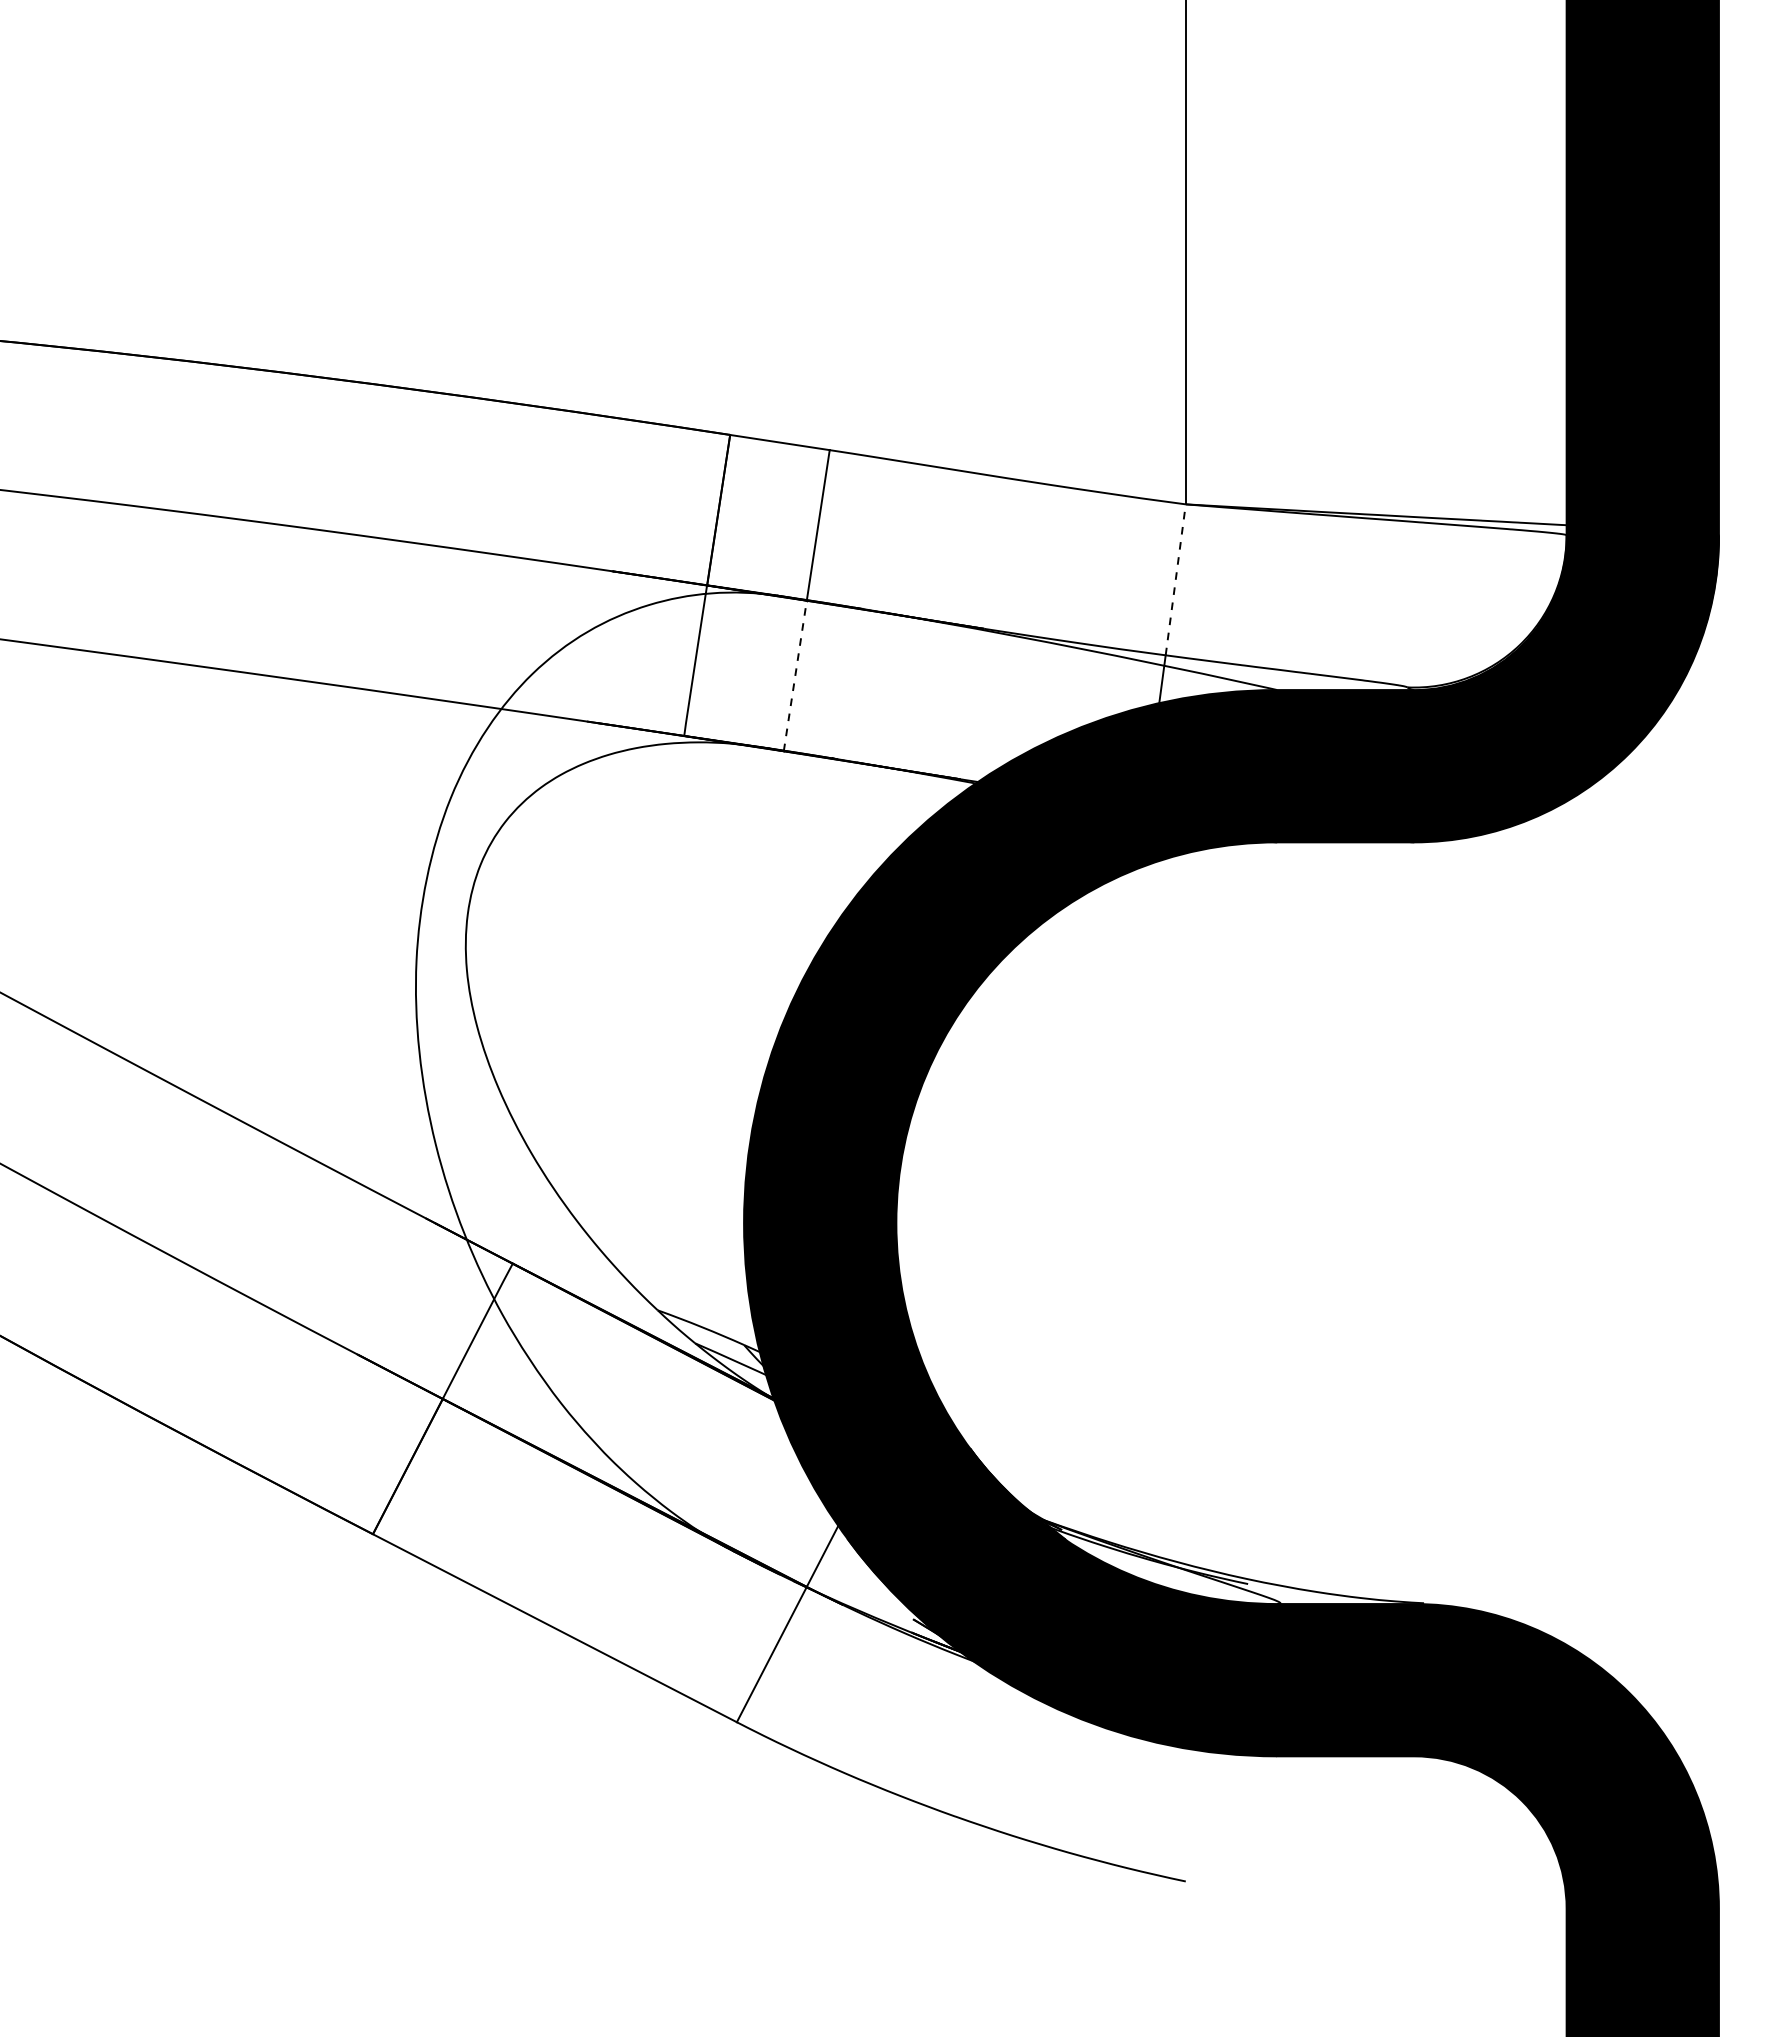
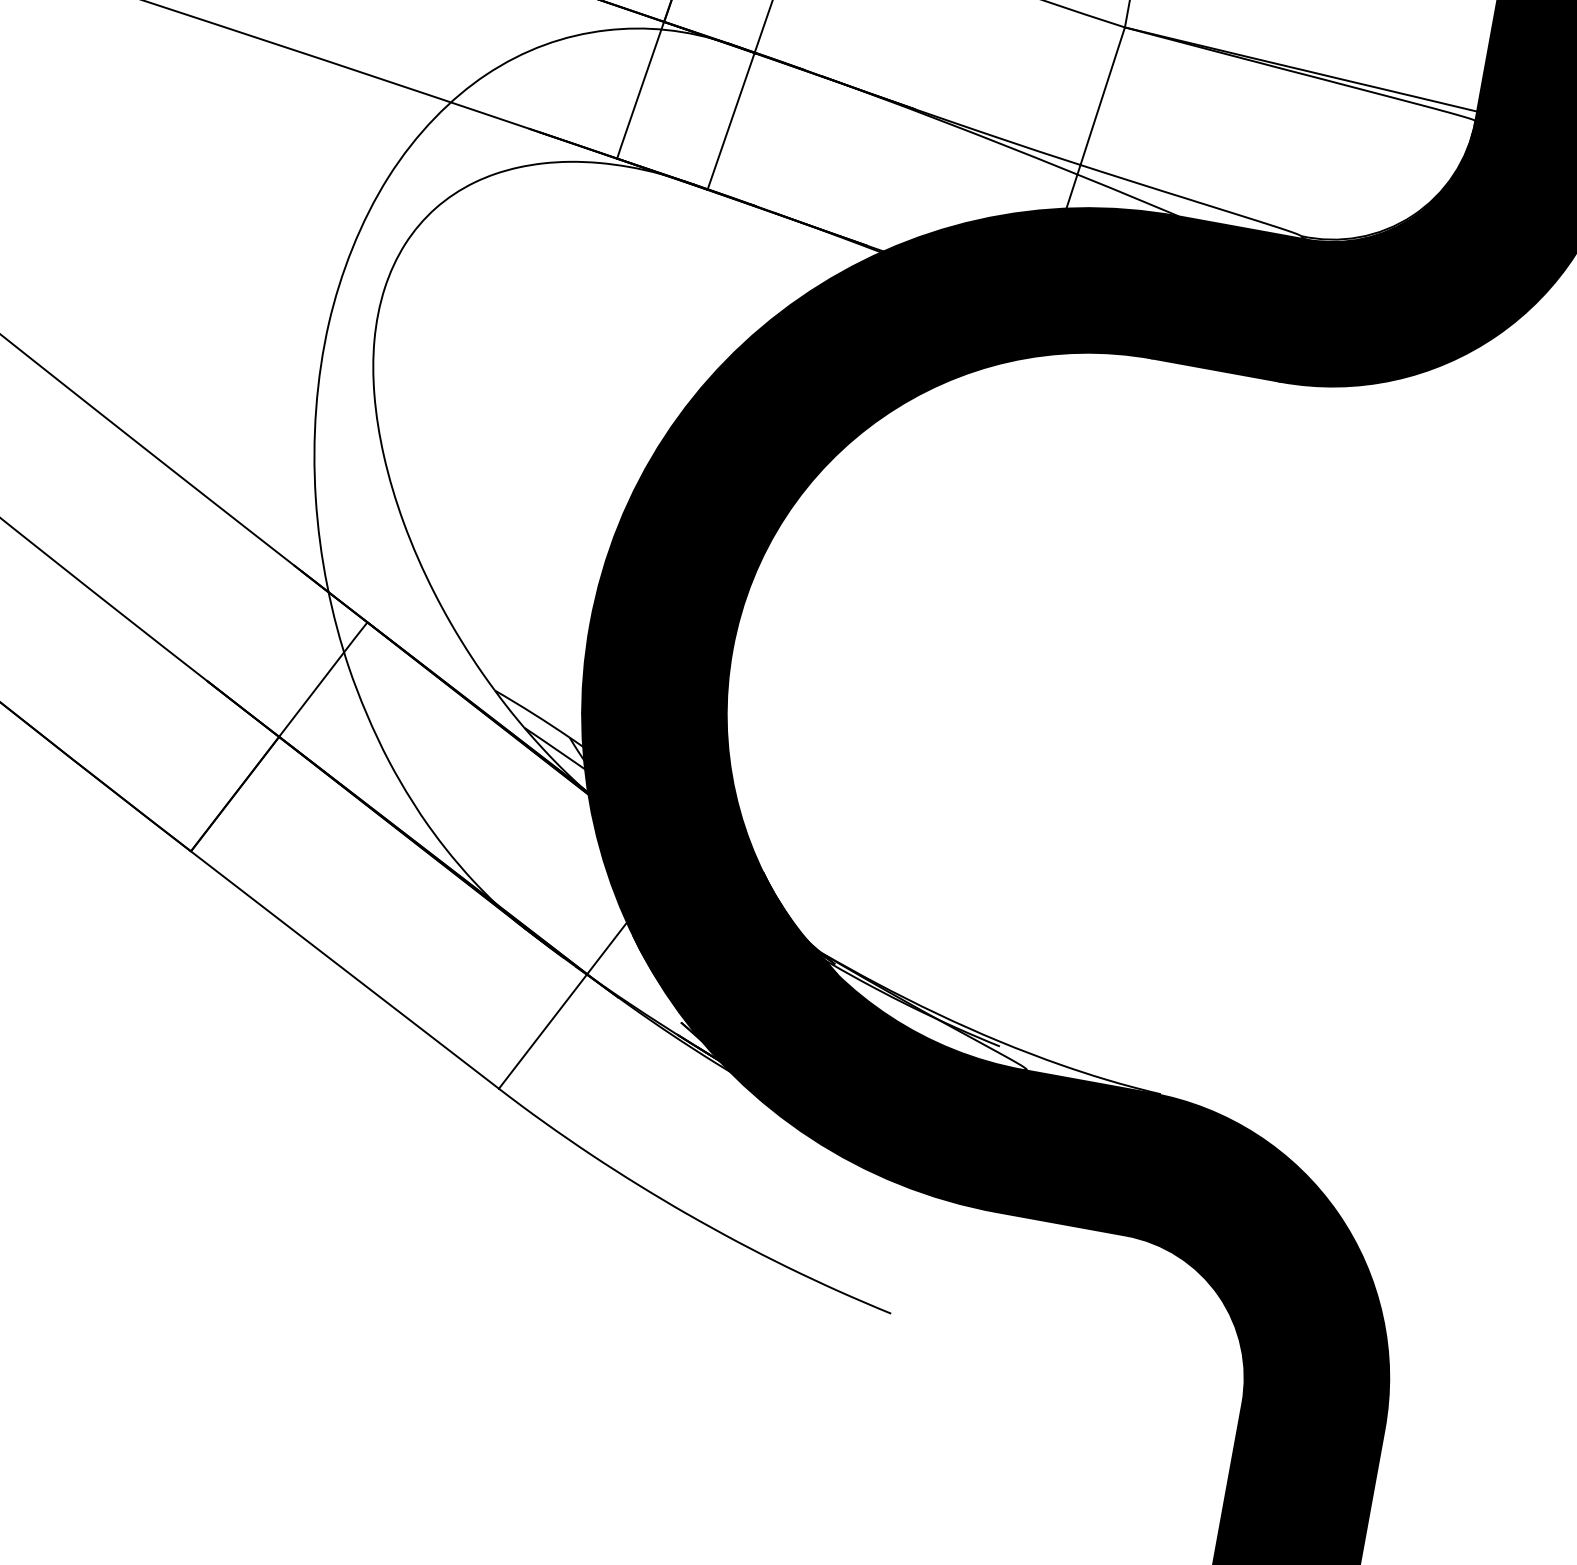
line: (1175, 579) -> (1102, 95), dashed -> solid
line: (795, 675) -> (731, 121), dashed -> solid

